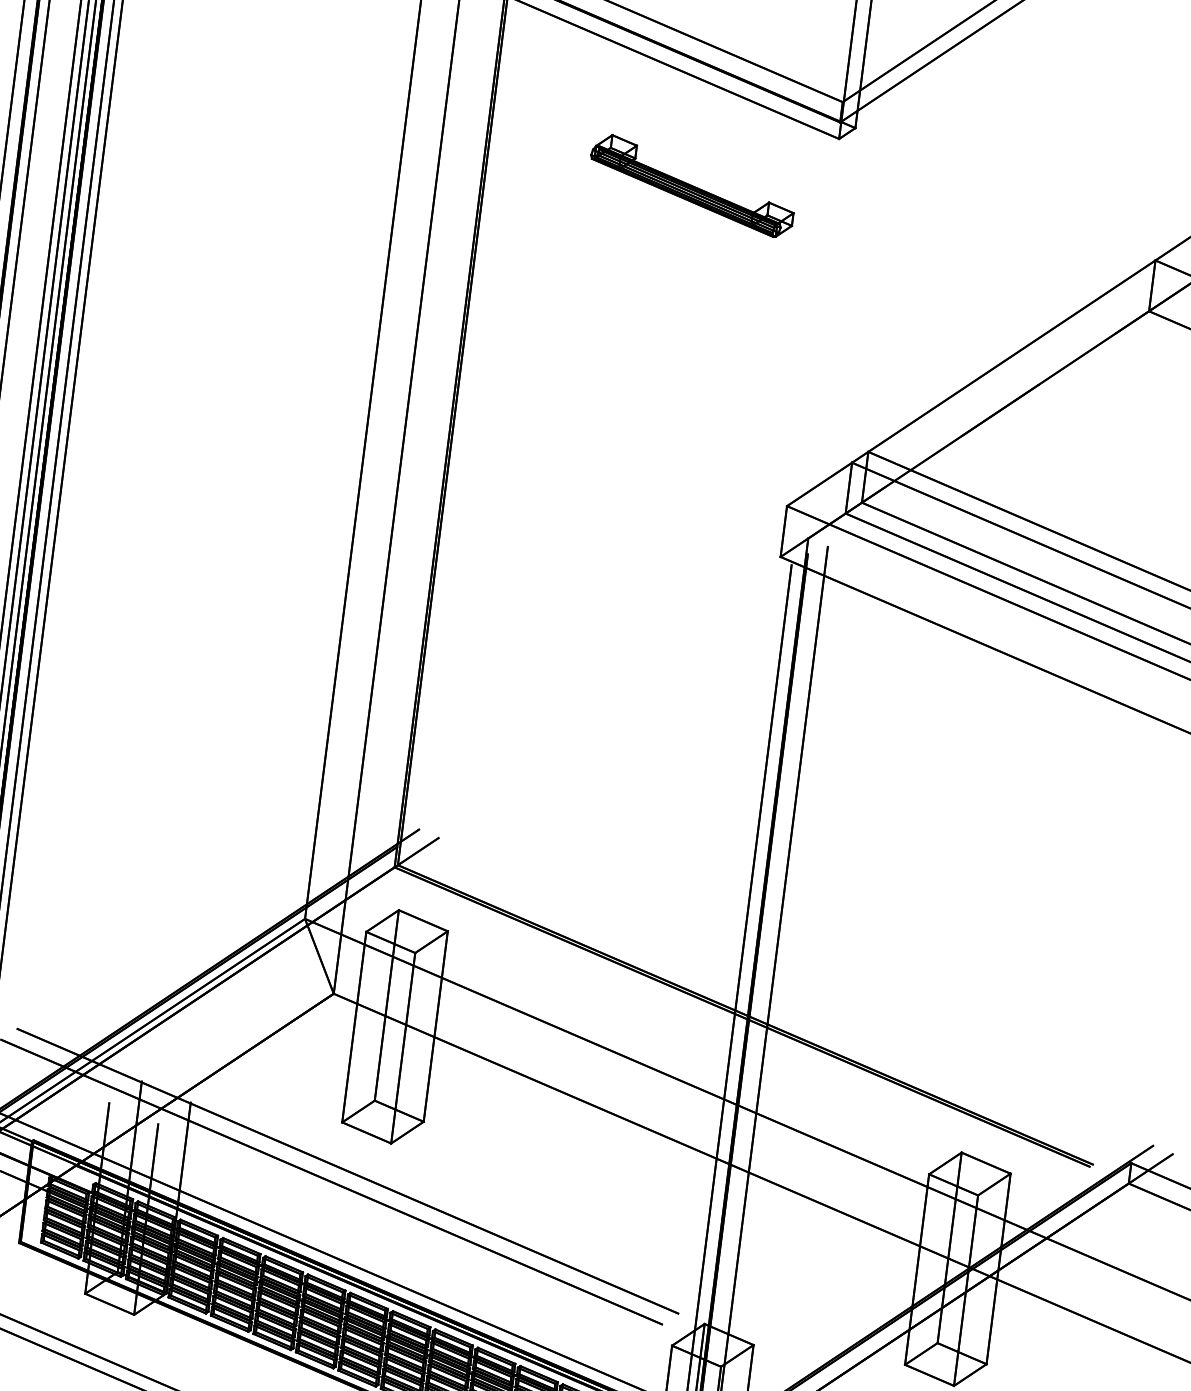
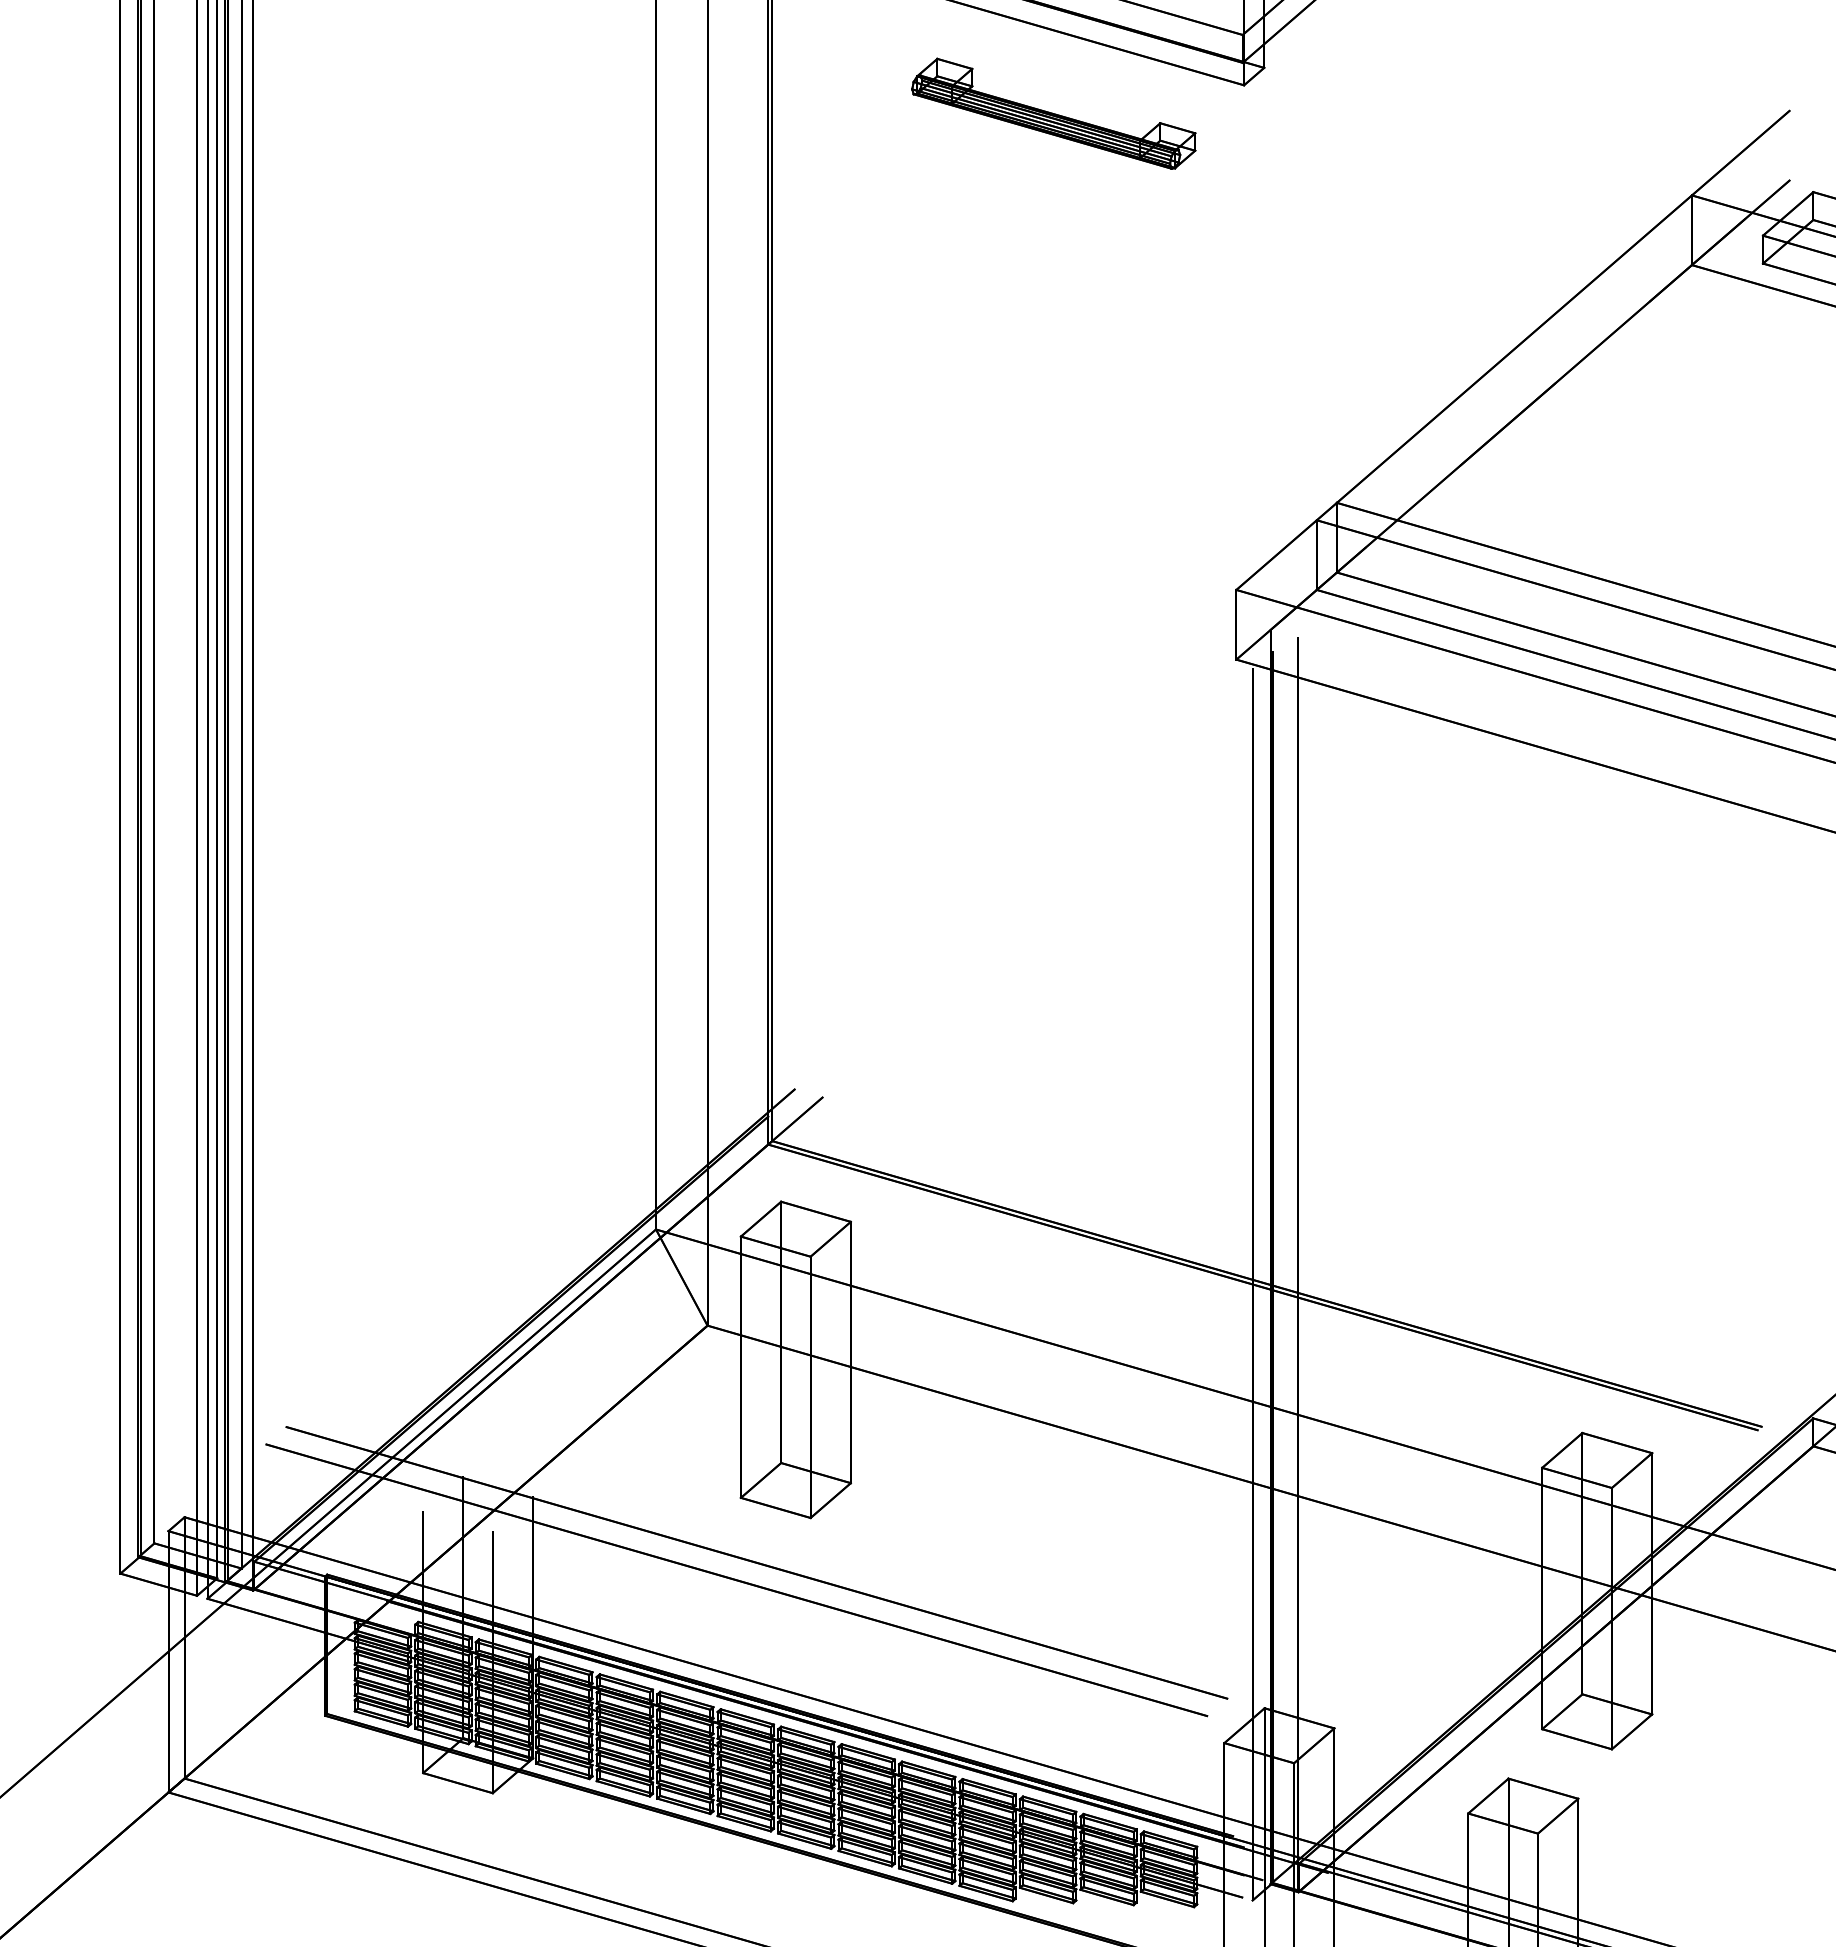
part: (692, 185) -> (1053, 113), moved

